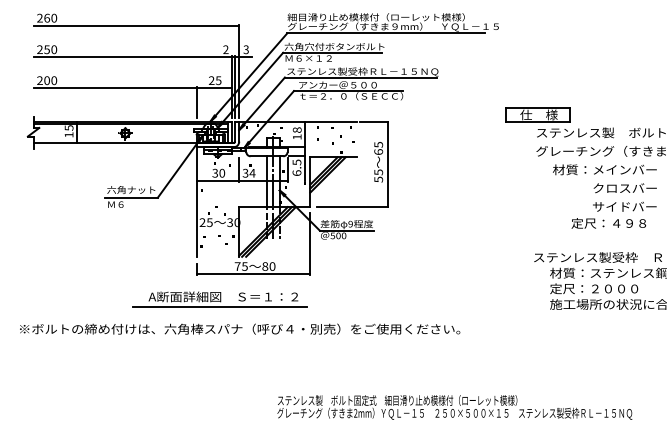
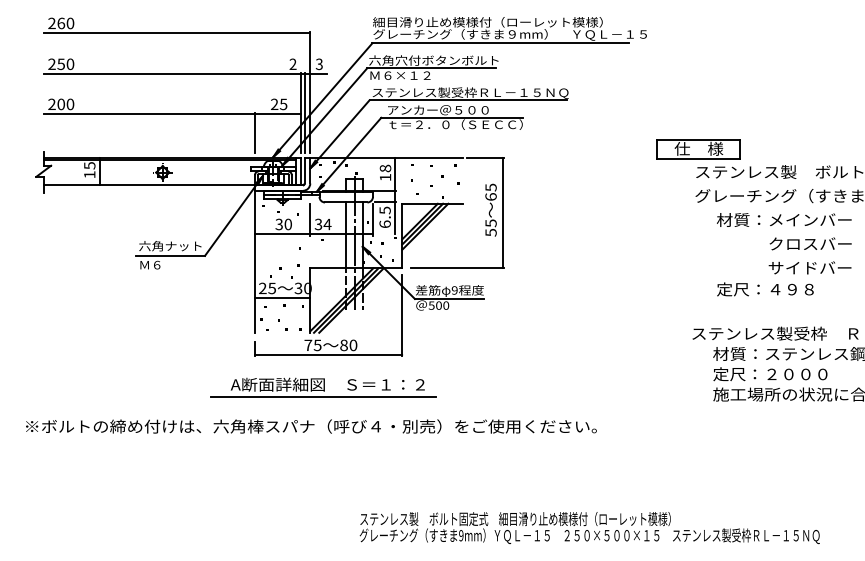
text: (608, 223) -> (765, 289), moved
line: (217, 230) -> (282, 298), added
part: (220, 299) -> (323, 387), moved
text: (355, 413) -> (461, 535), 2mm -> 9mm

